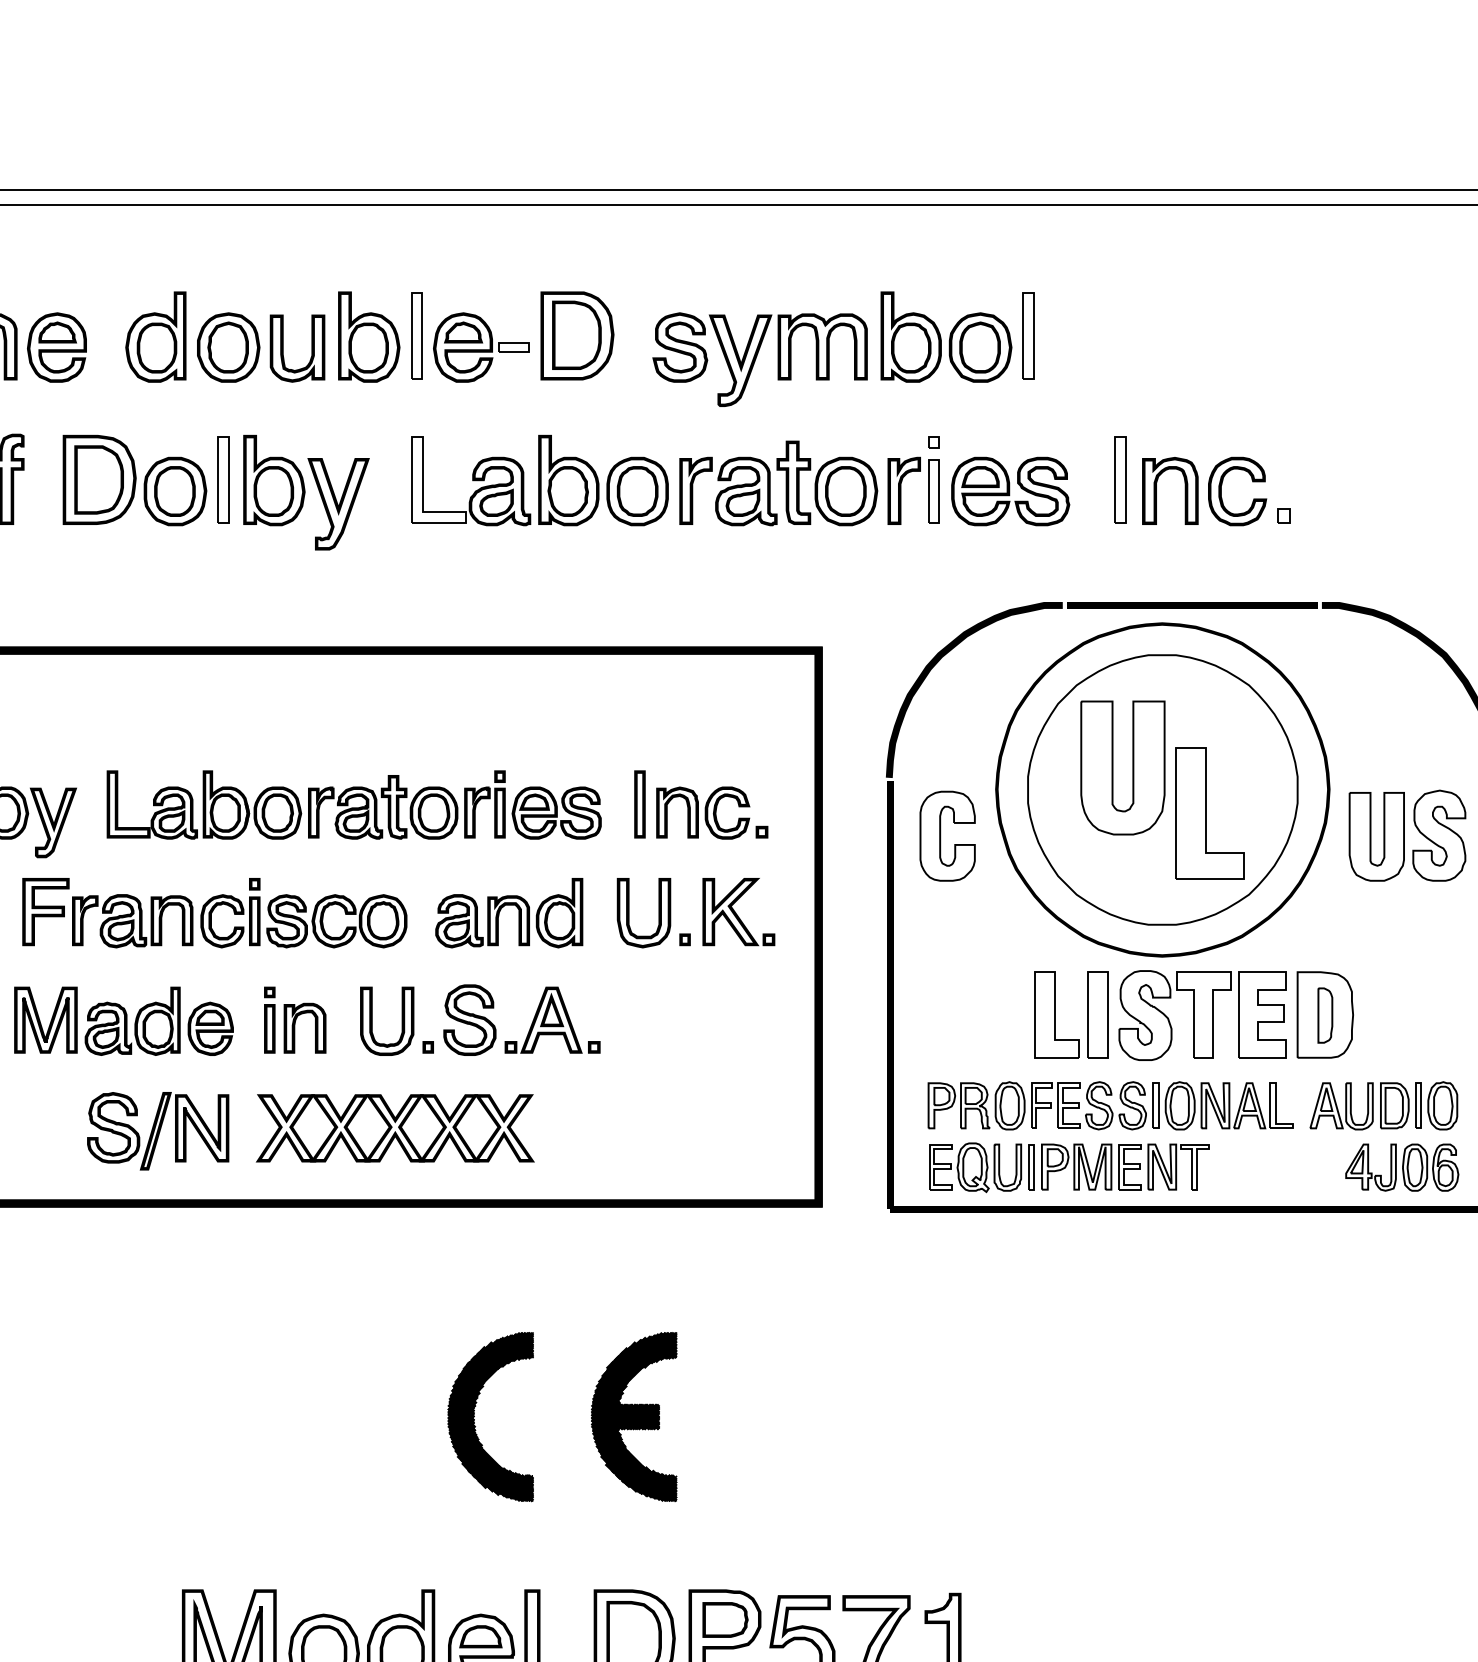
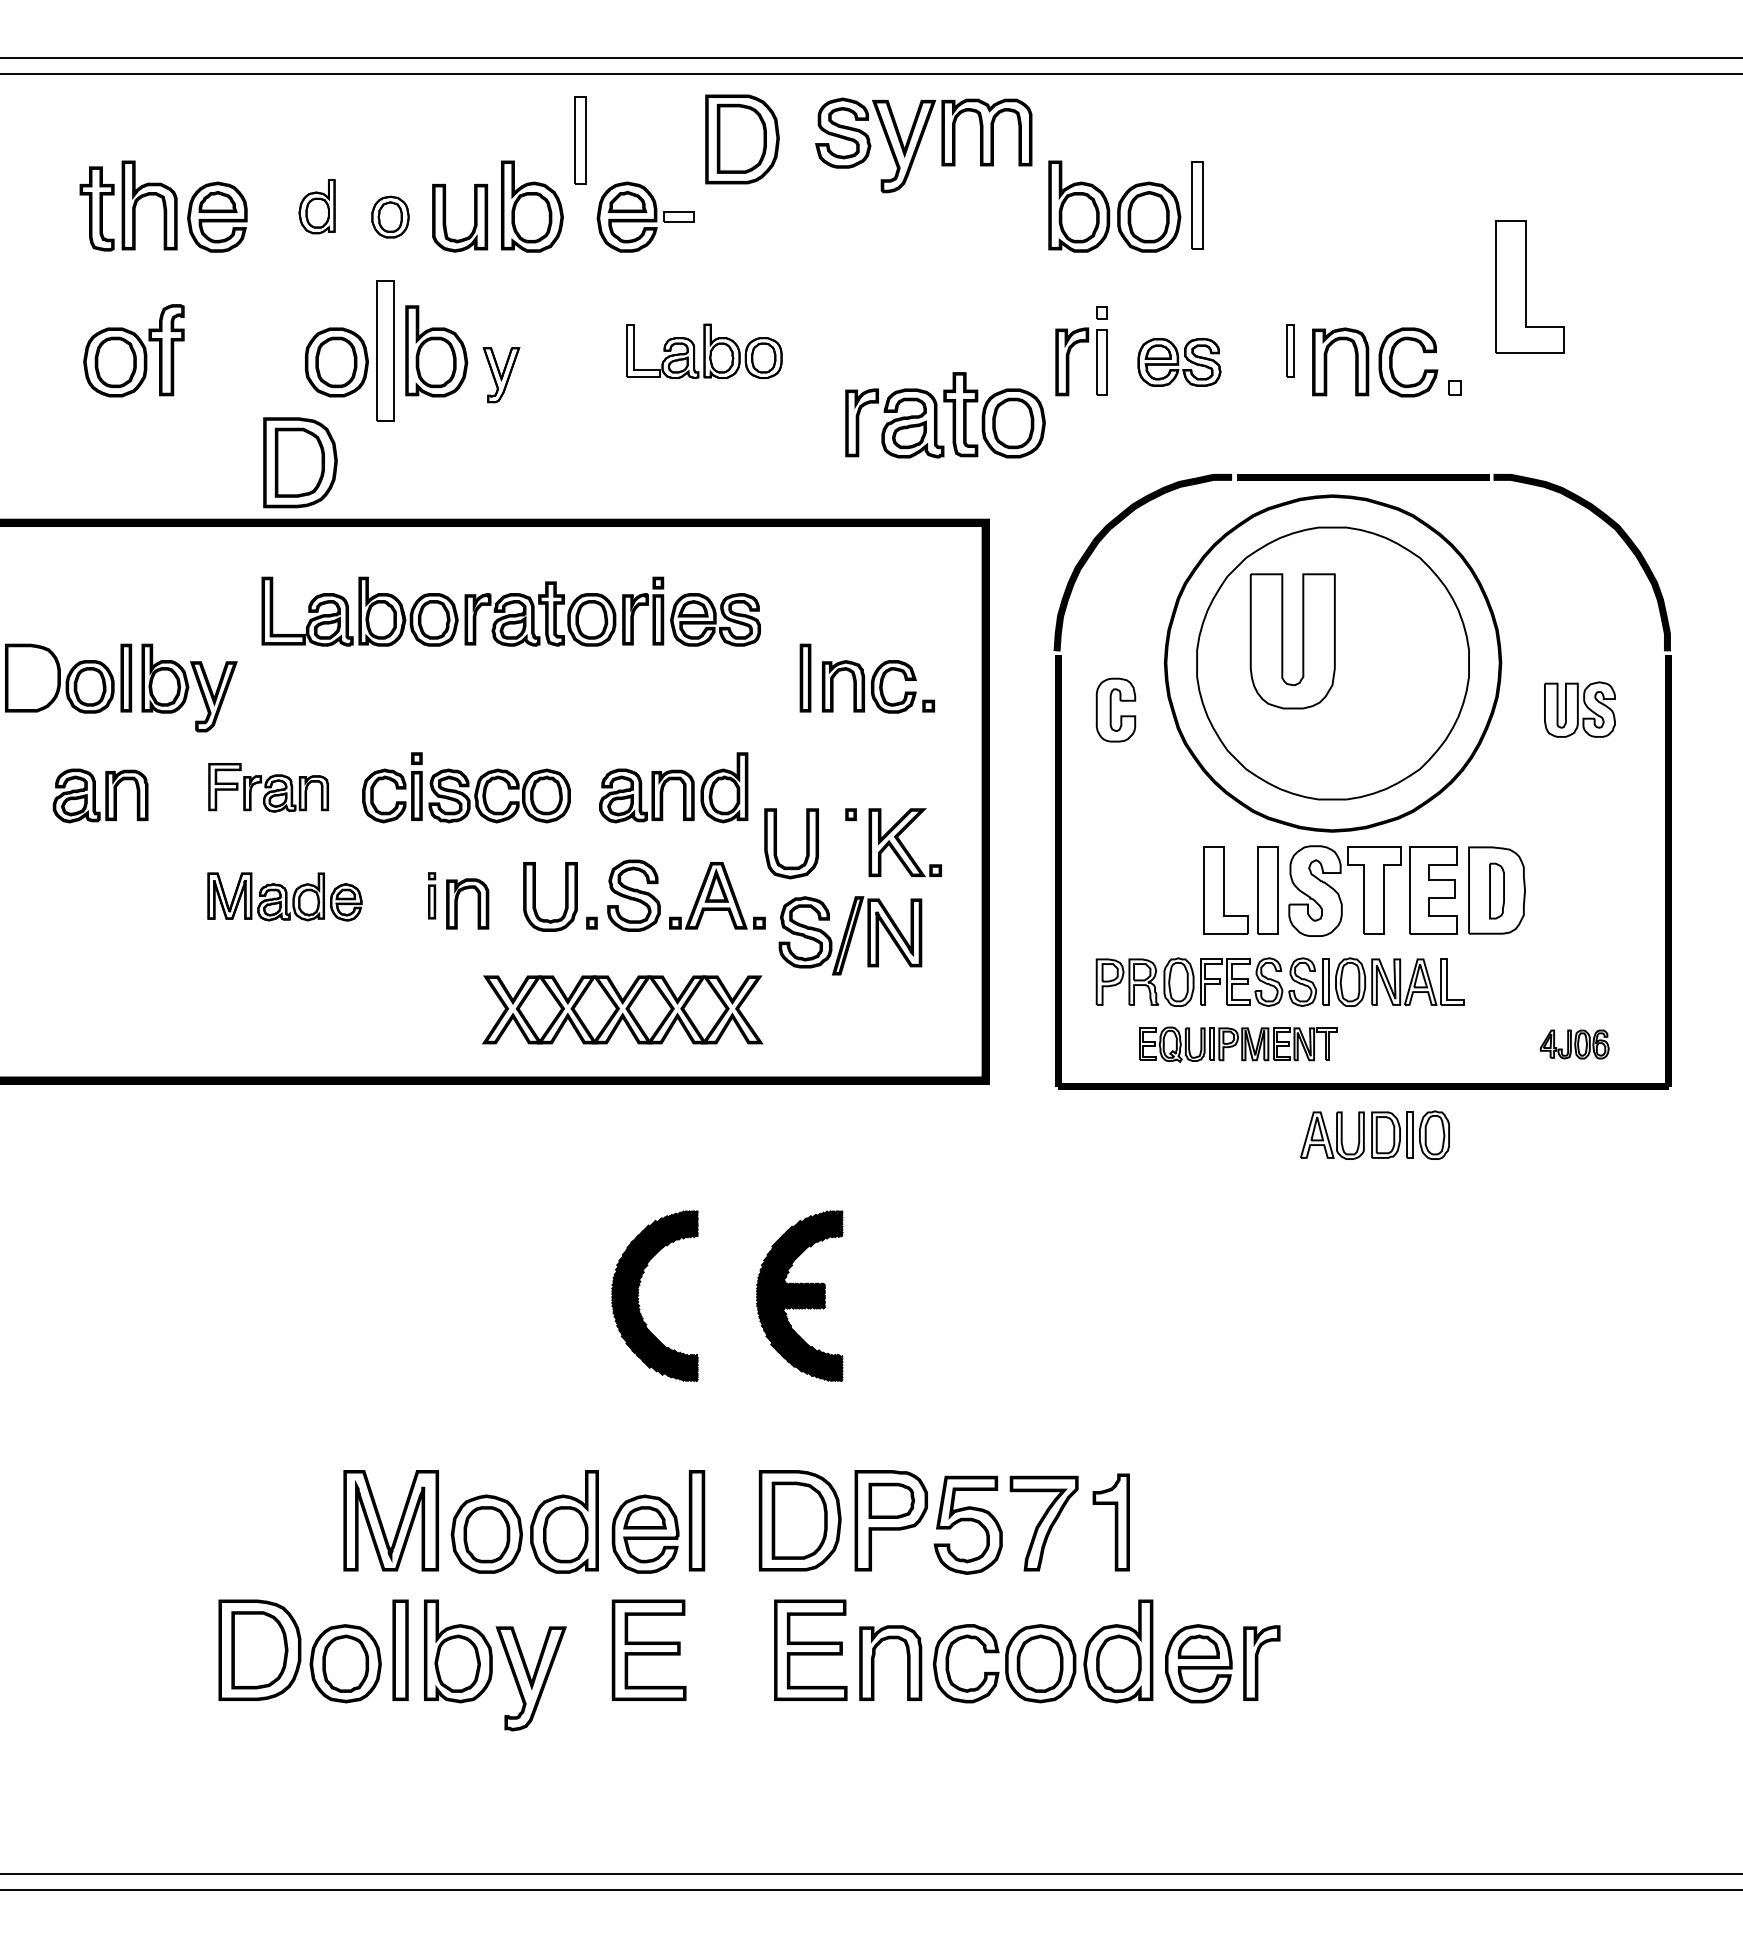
part: (416, 335) -> (580, 140), moved
part: (577, 335) -> (742, 139), moved
part: (155, 336) -> (316, 206), size x0.6
part: (228, 346) -> (390, 216), size x0.6
part: (759, 359) -> (923, 145), moved
part: (99, 479) -> (300, 462), moved
part: (223, 479) -> (385, 350), size x1.6
part: (1120, 479) -> (1290, 350), size x0.6
part: (539, 480) -> (704, 351), size x0.6
part: (785, 483) -> (952, 415), moved
part: (1010, 491) -> (1179, 362), size x0.7
part: (338, 503) -> (501, 374), size x0.6
part: (353, 804) -> (510, 611), moved
part: (1209, 812) -> (1529, 286), moved
part: (947, 835) -> (1115, 709), size x0.7
part: (1407, 835) -> (1579, 709), size x0.6
part: (738, 911) -> (904, 842), moved
part: (107, 912) -> (268, 787), size x0.7
part: (629, 912) -> (776, 843), moved
part: (269, 1019) -> (431, 895), size x0.7
part: (123, 1020) -> (284, 896), size x0.7
part: (1383, 1105) -> (1374, 1134), moved
part: (395, 1127) -> (622, 1009), moved
part: (158, 1130) -> (850, 935), moved
part: (1069, 1167) -> (1238, 1044), size x0.7
part: (1402, 1167) -> (1574, 1044), size x0.6

